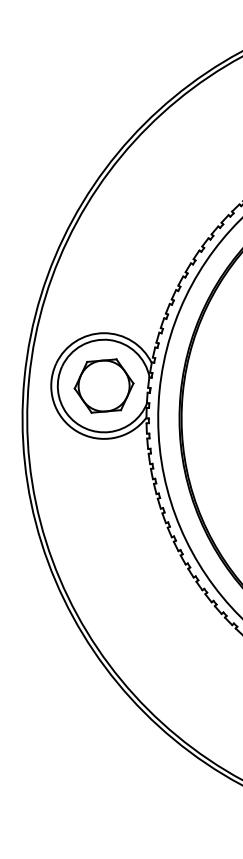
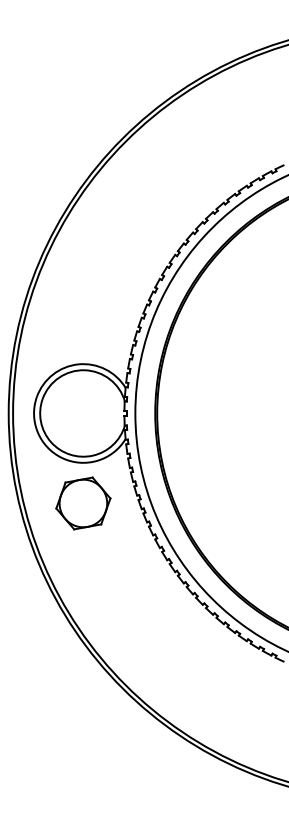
part: (104, 386) -> (83, 503), moved

